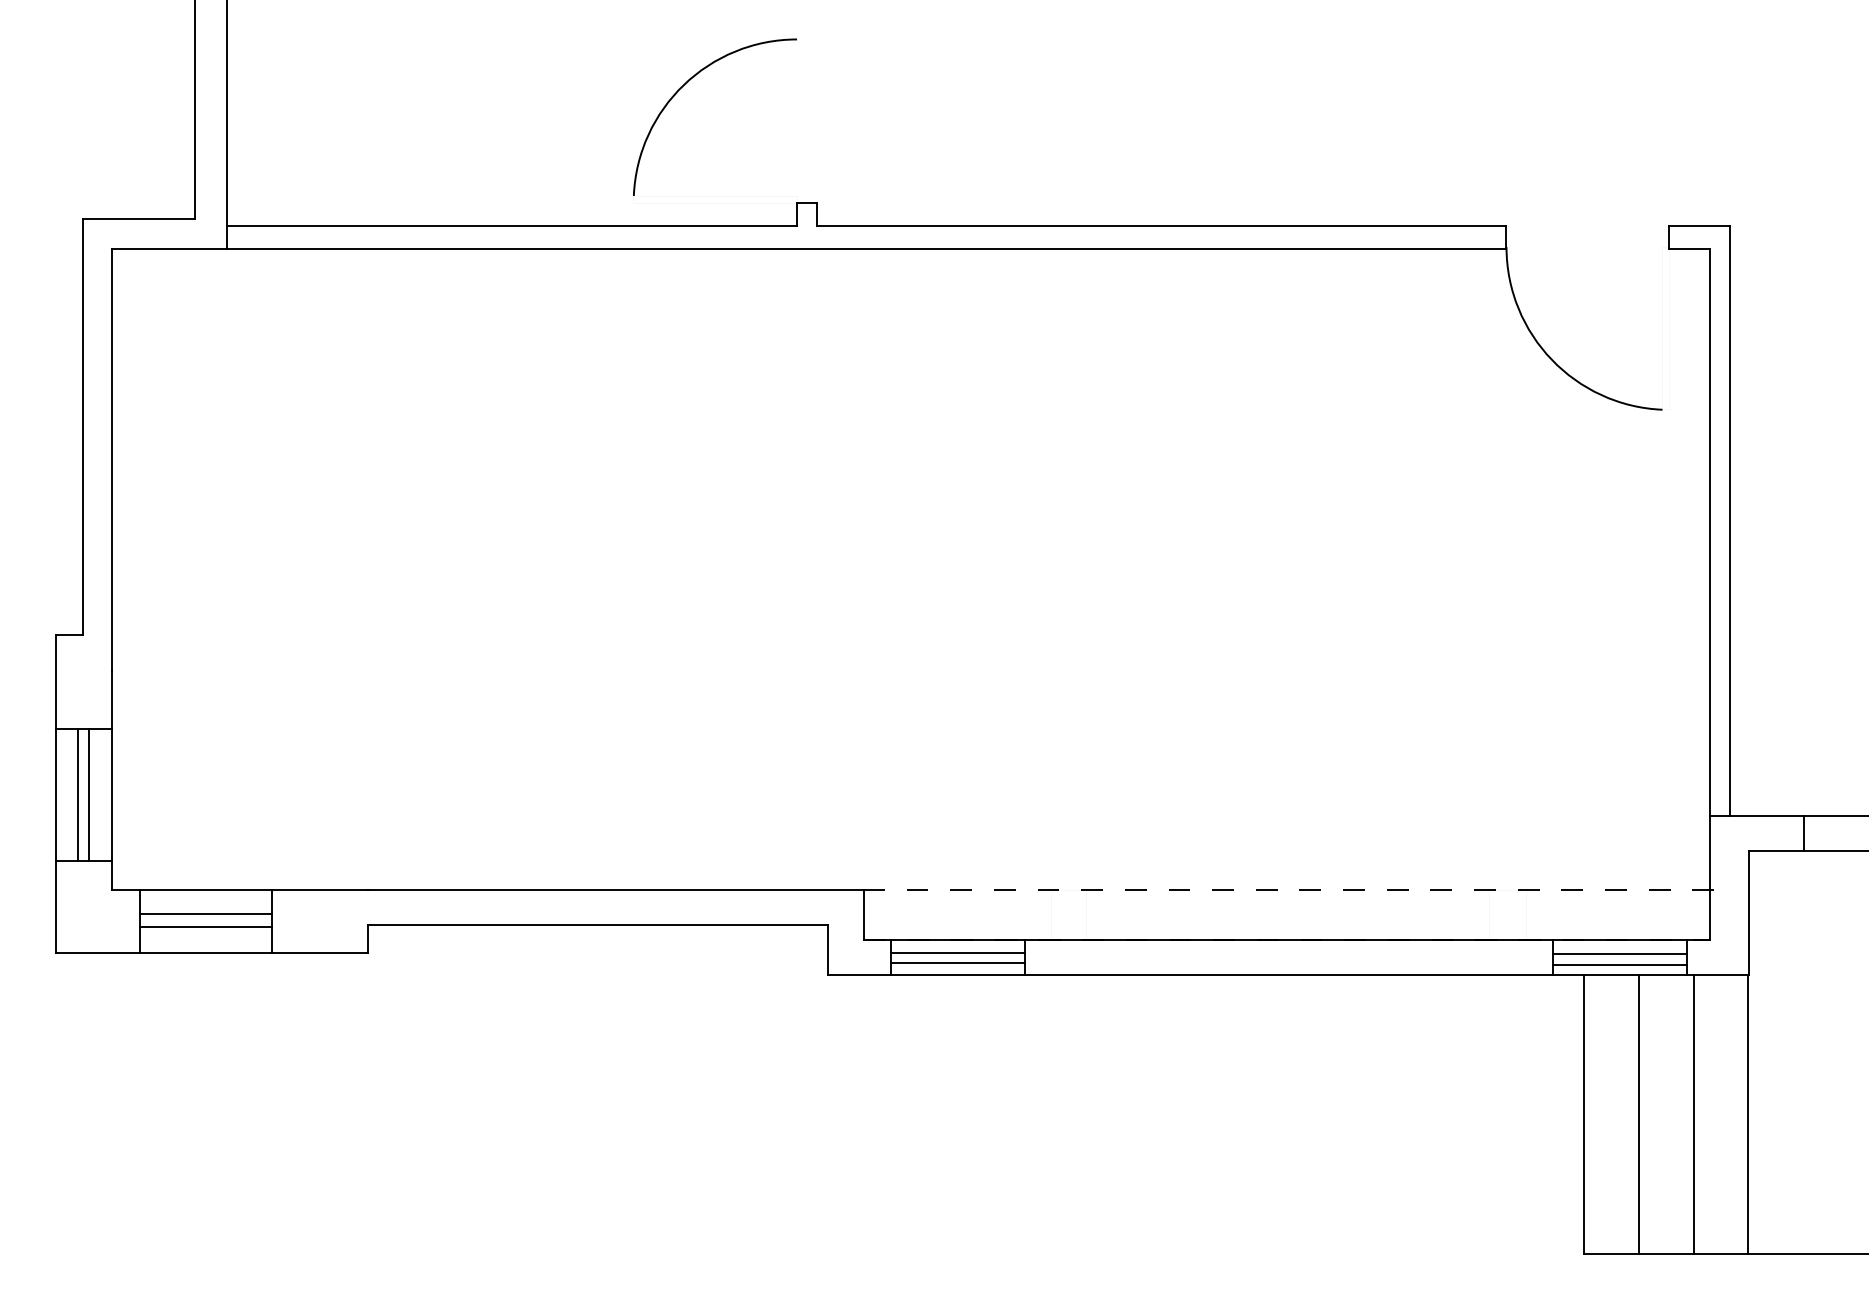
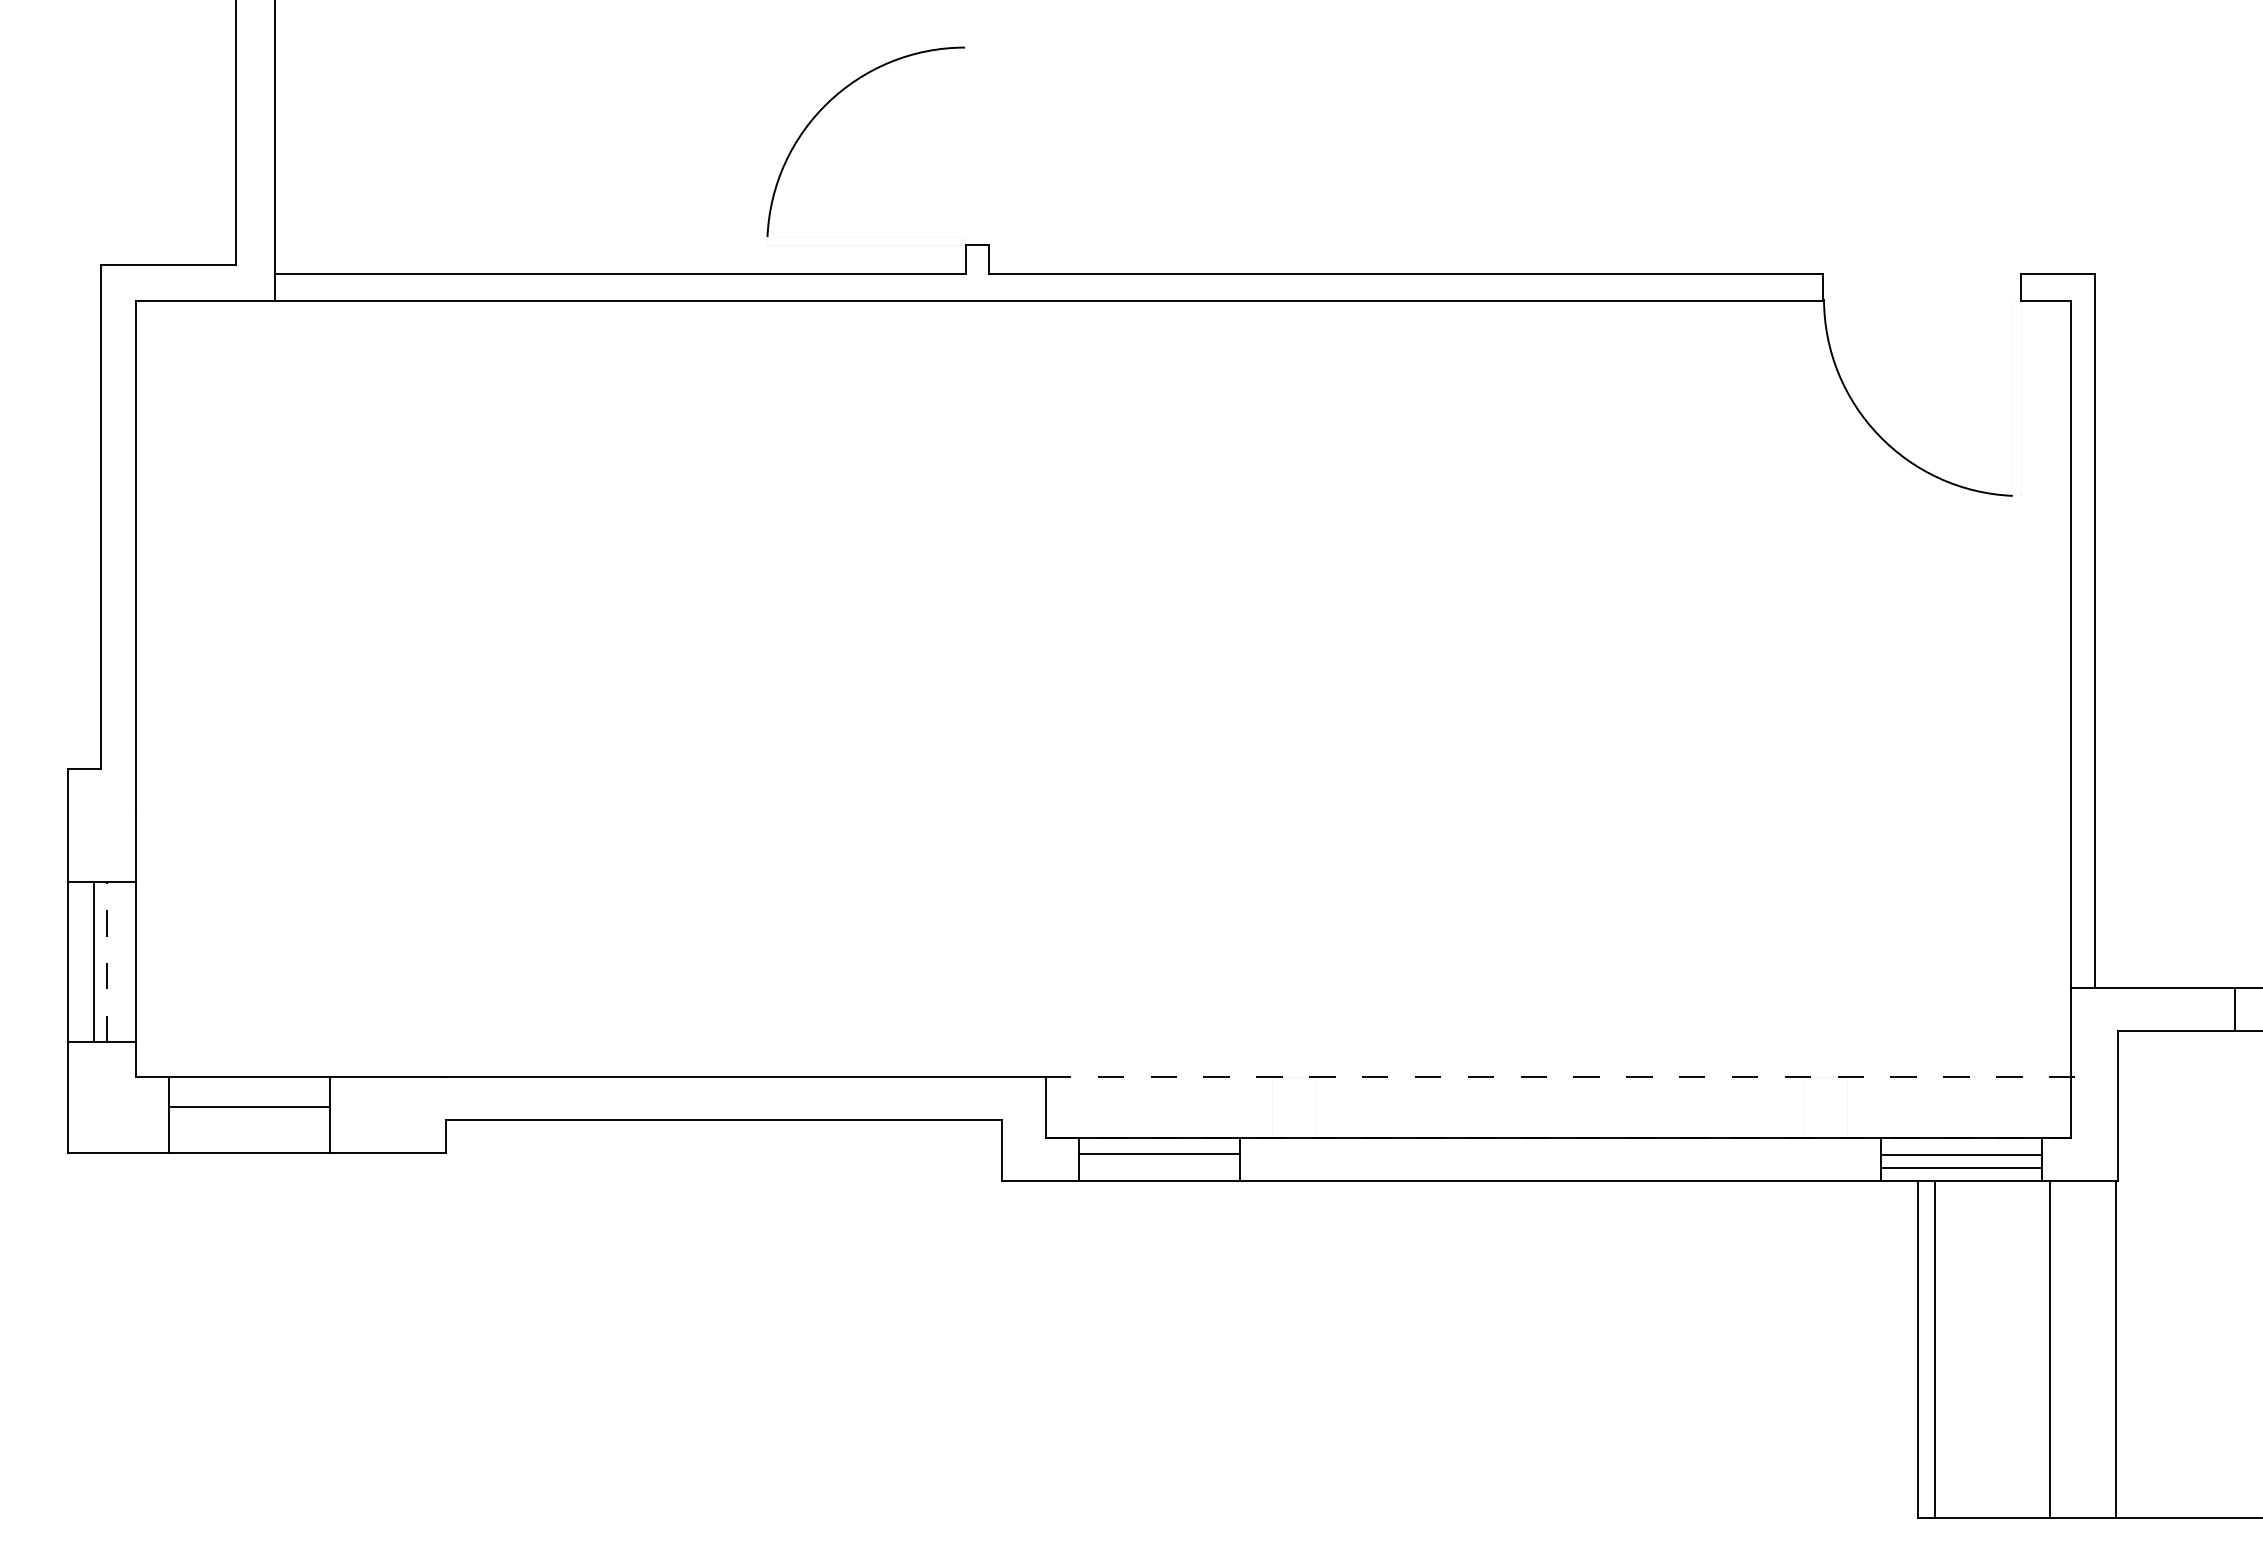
line: (88, 794) -> (107, 961), solid -> dashed
line: (1804, 833) -> (2234, 1008), moved
line: (205, 927) -> (249, 1122), removed
line: (957, 963) -> (1159, 1166), removed
line: (1639, 1114) -> (1935, 1348), moved

